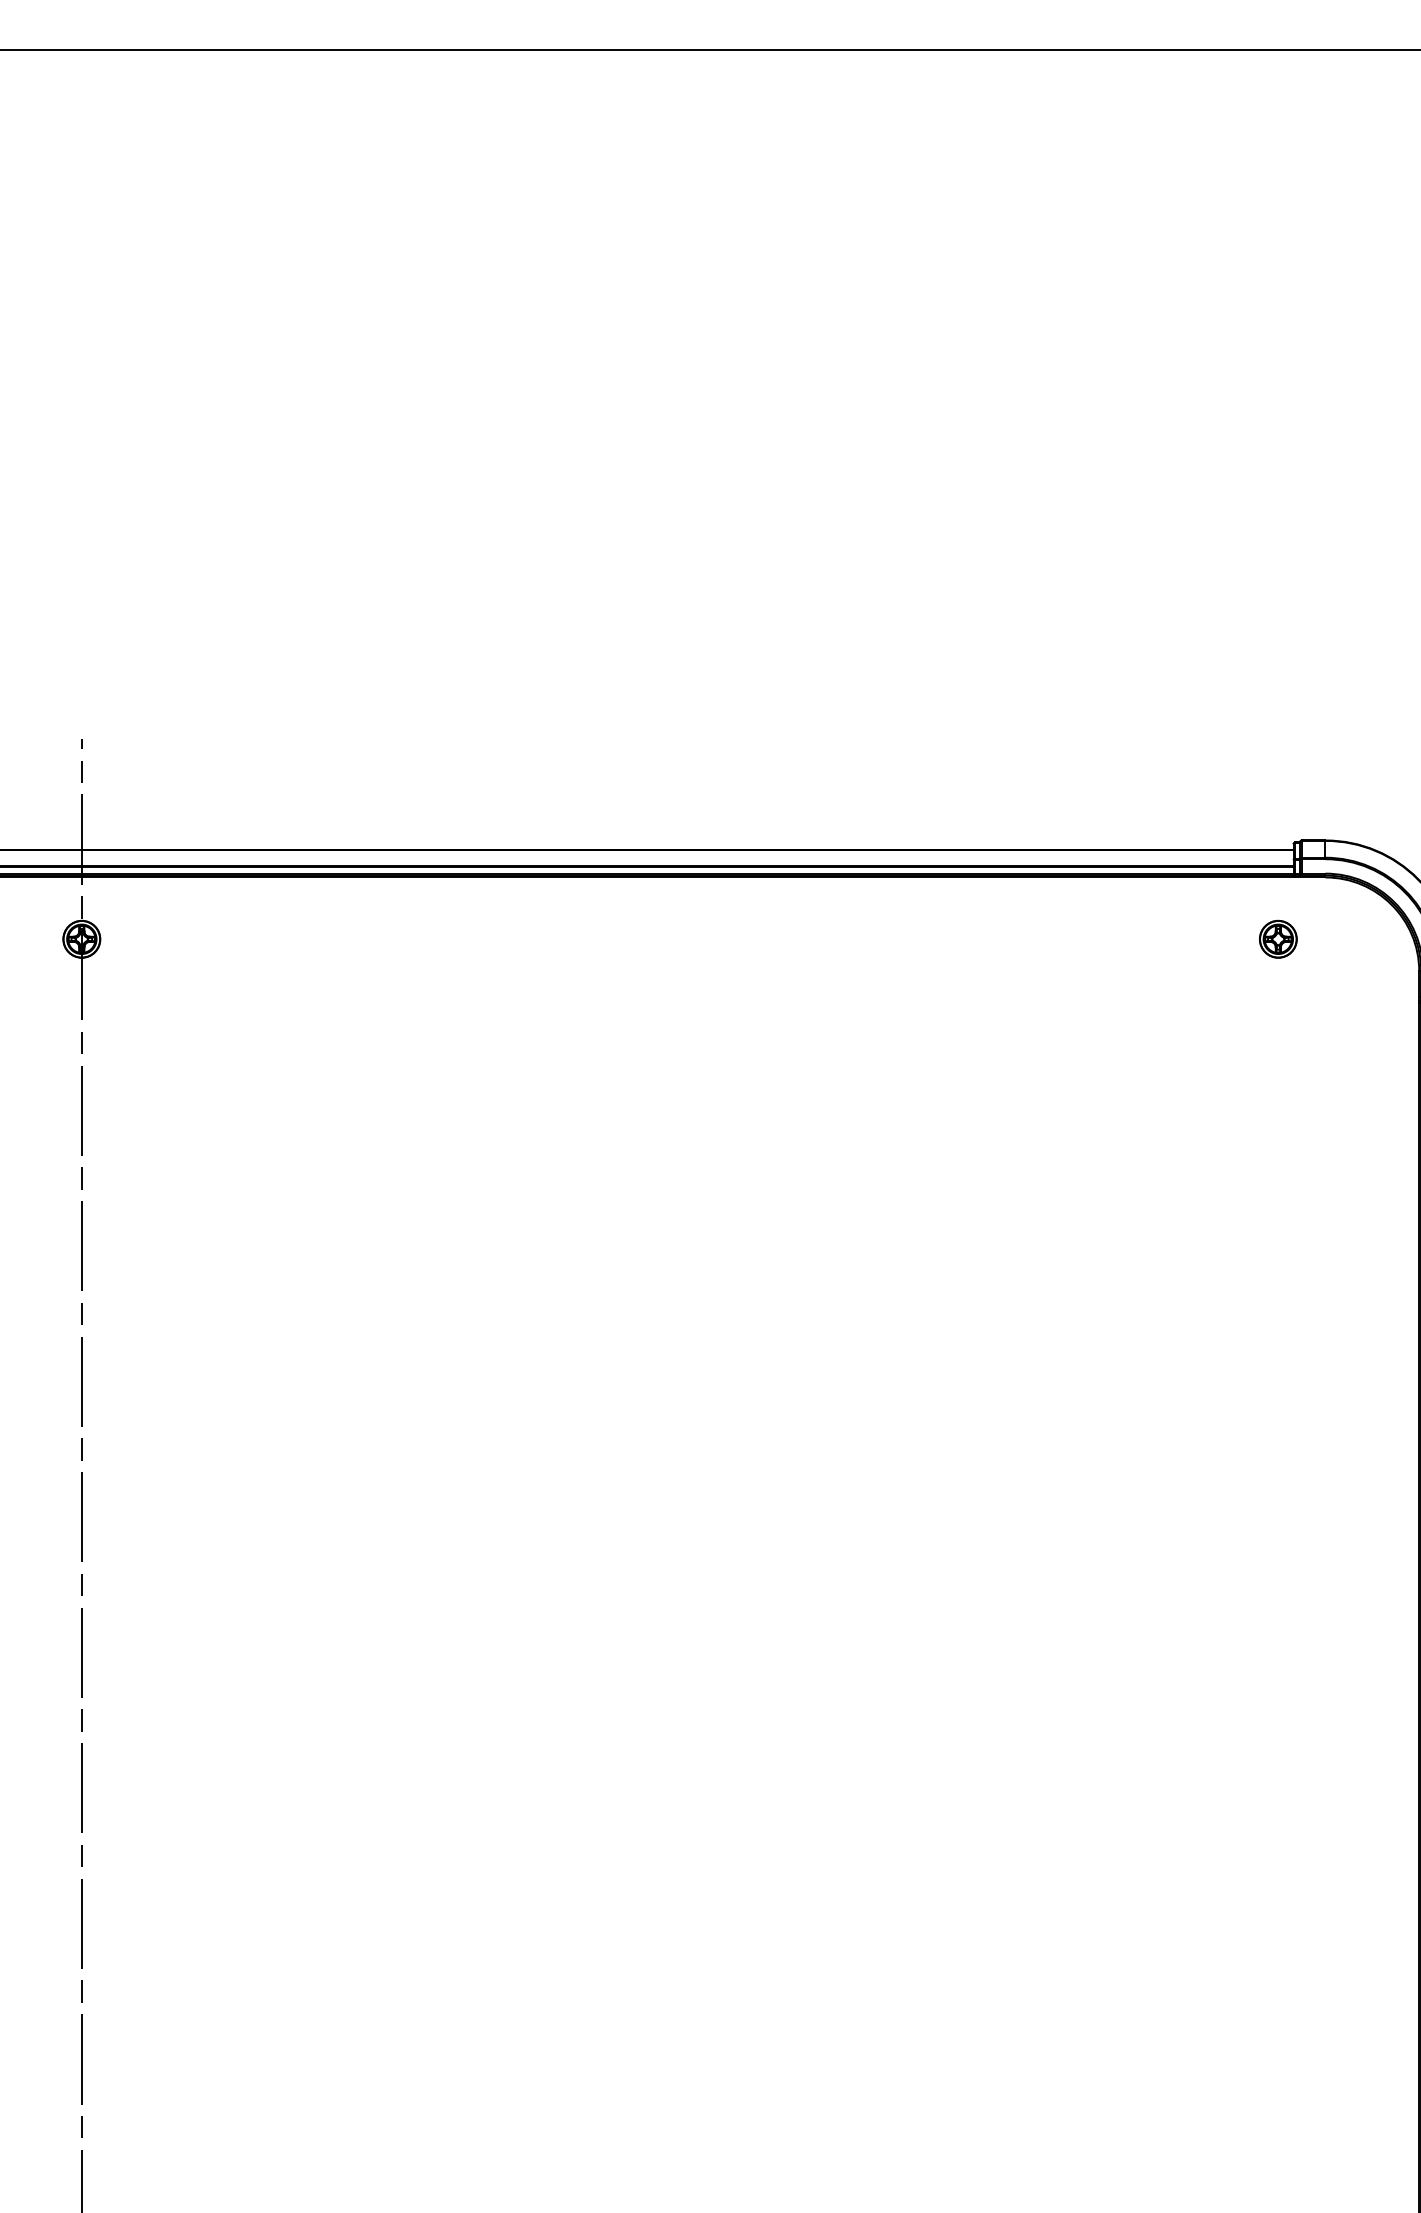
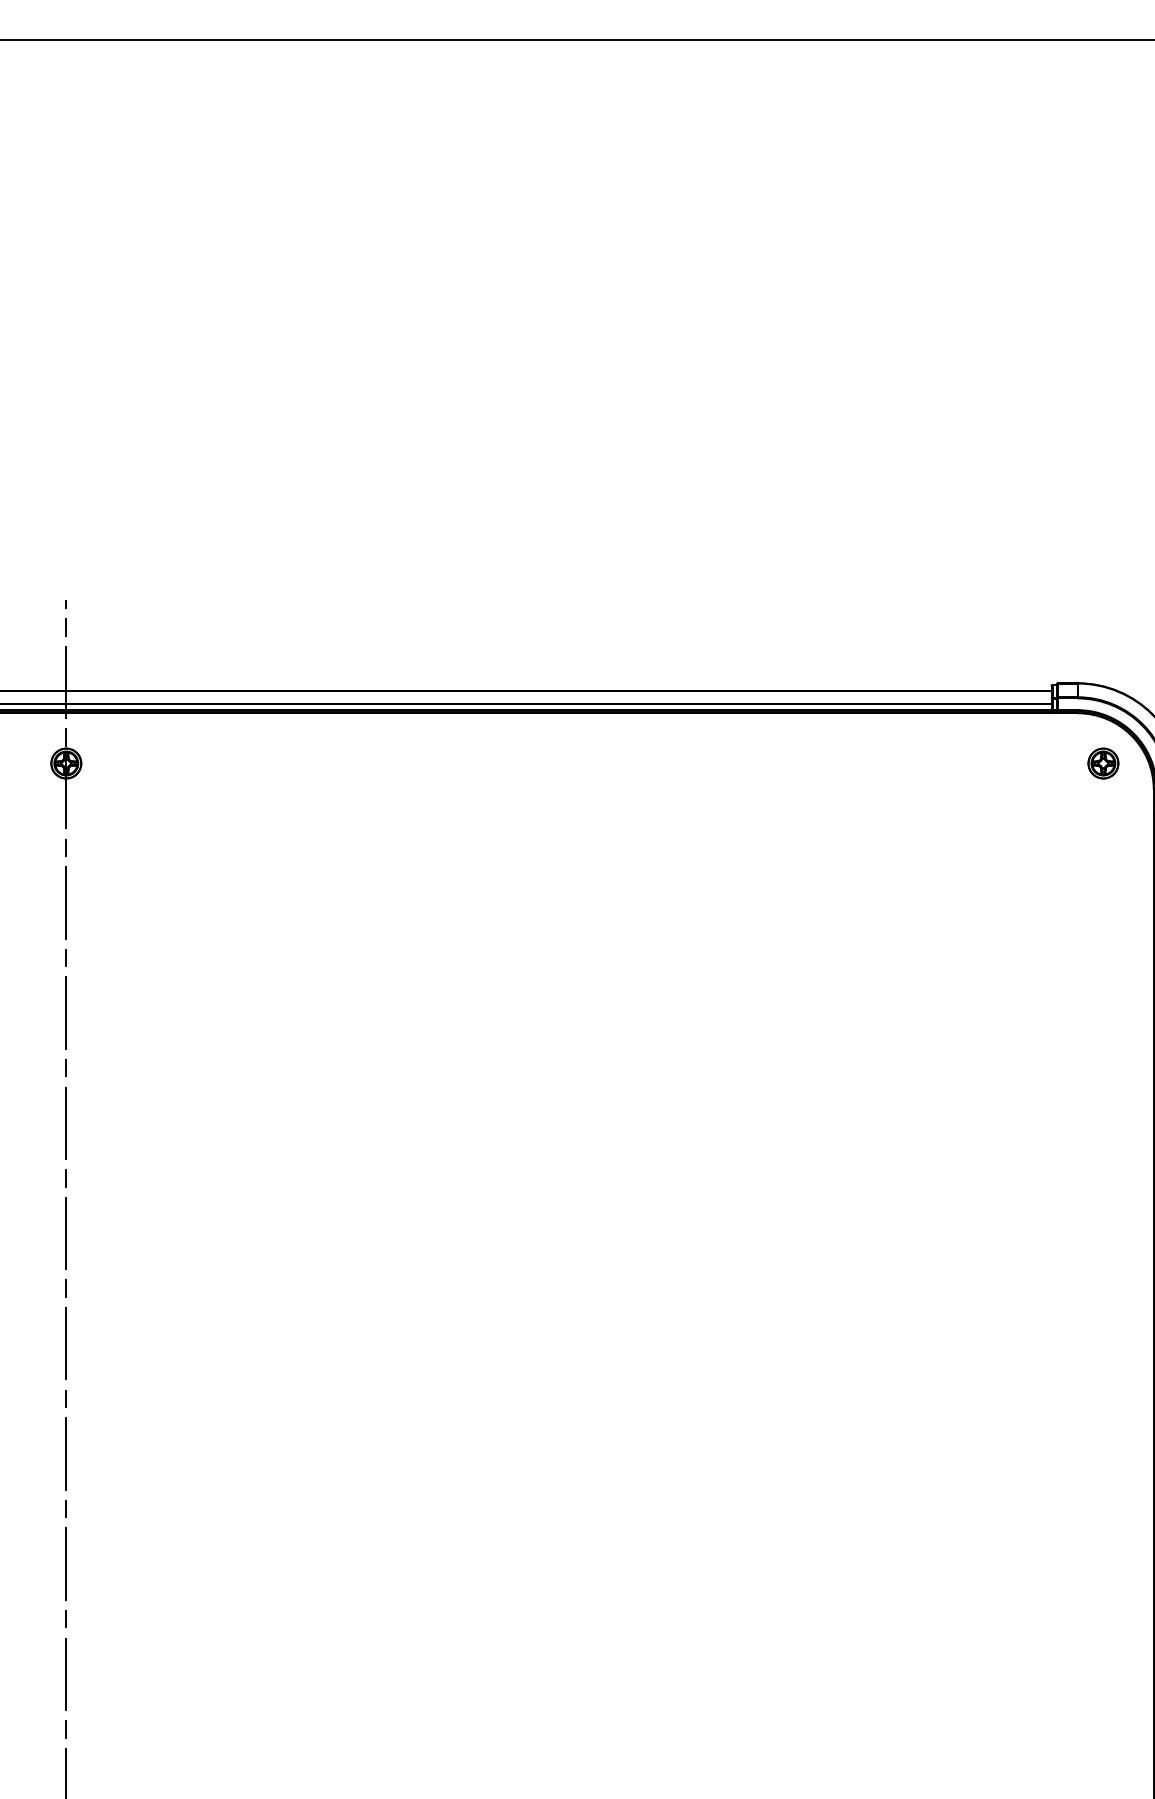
part: (1278, 938) -> (1103, 762), moved

